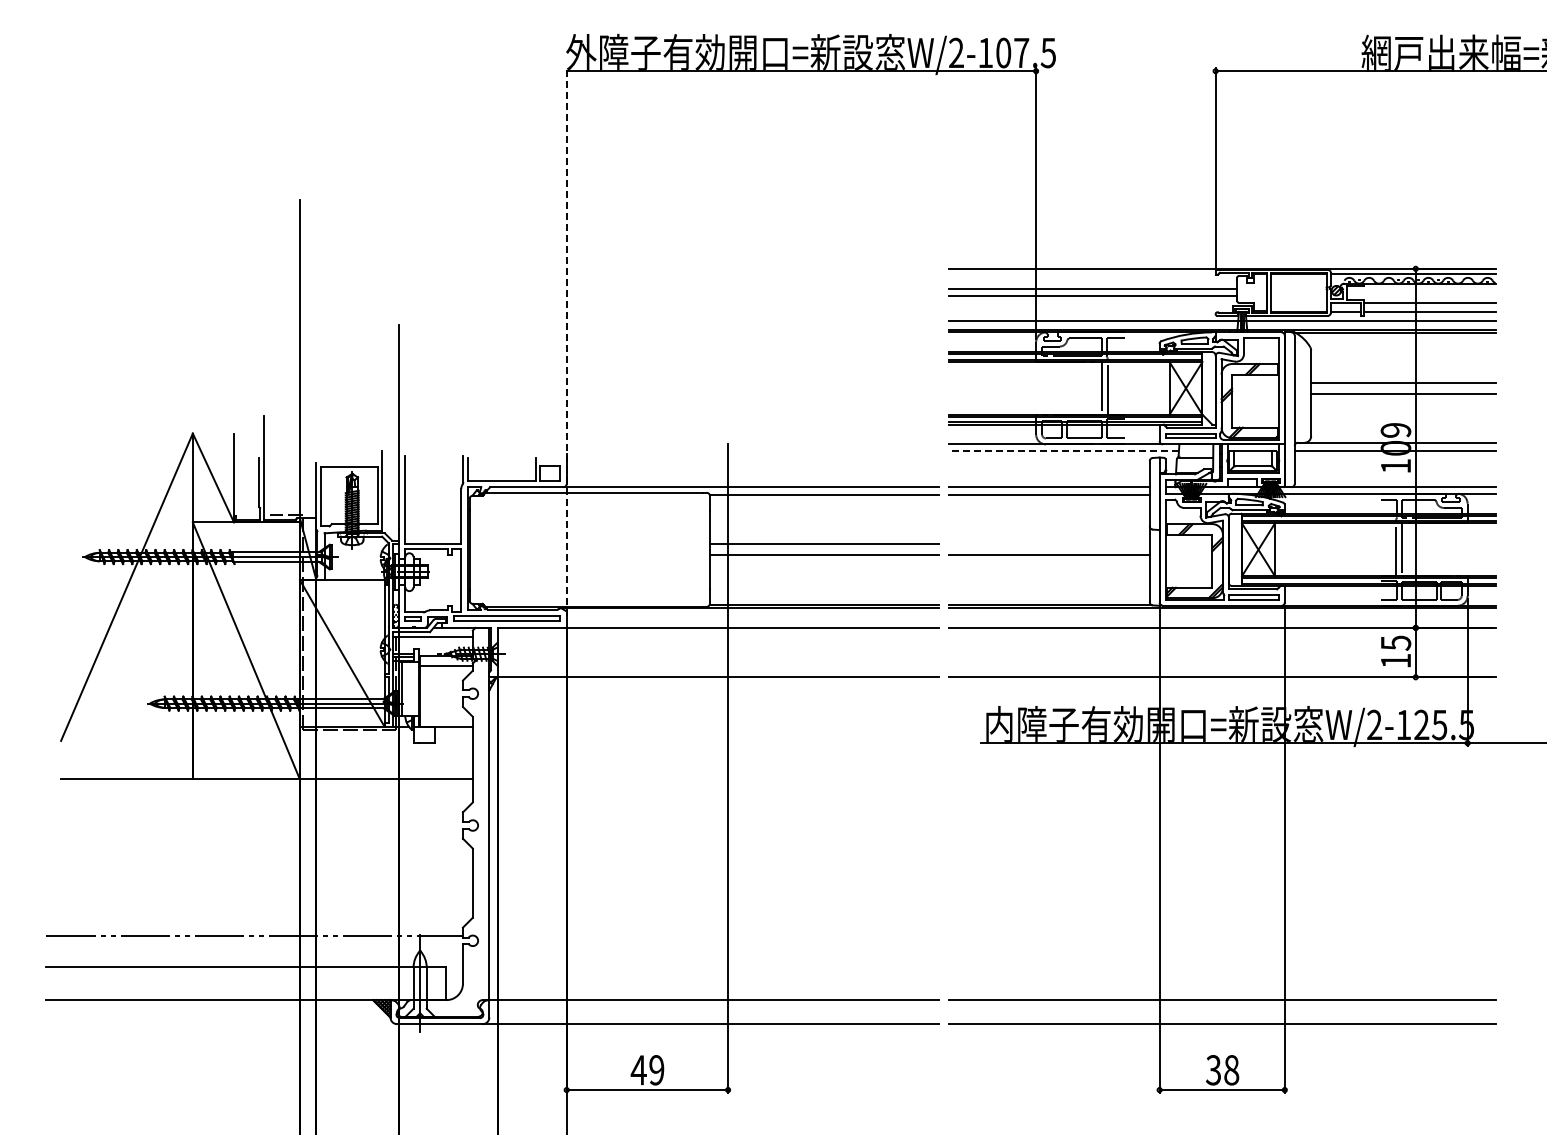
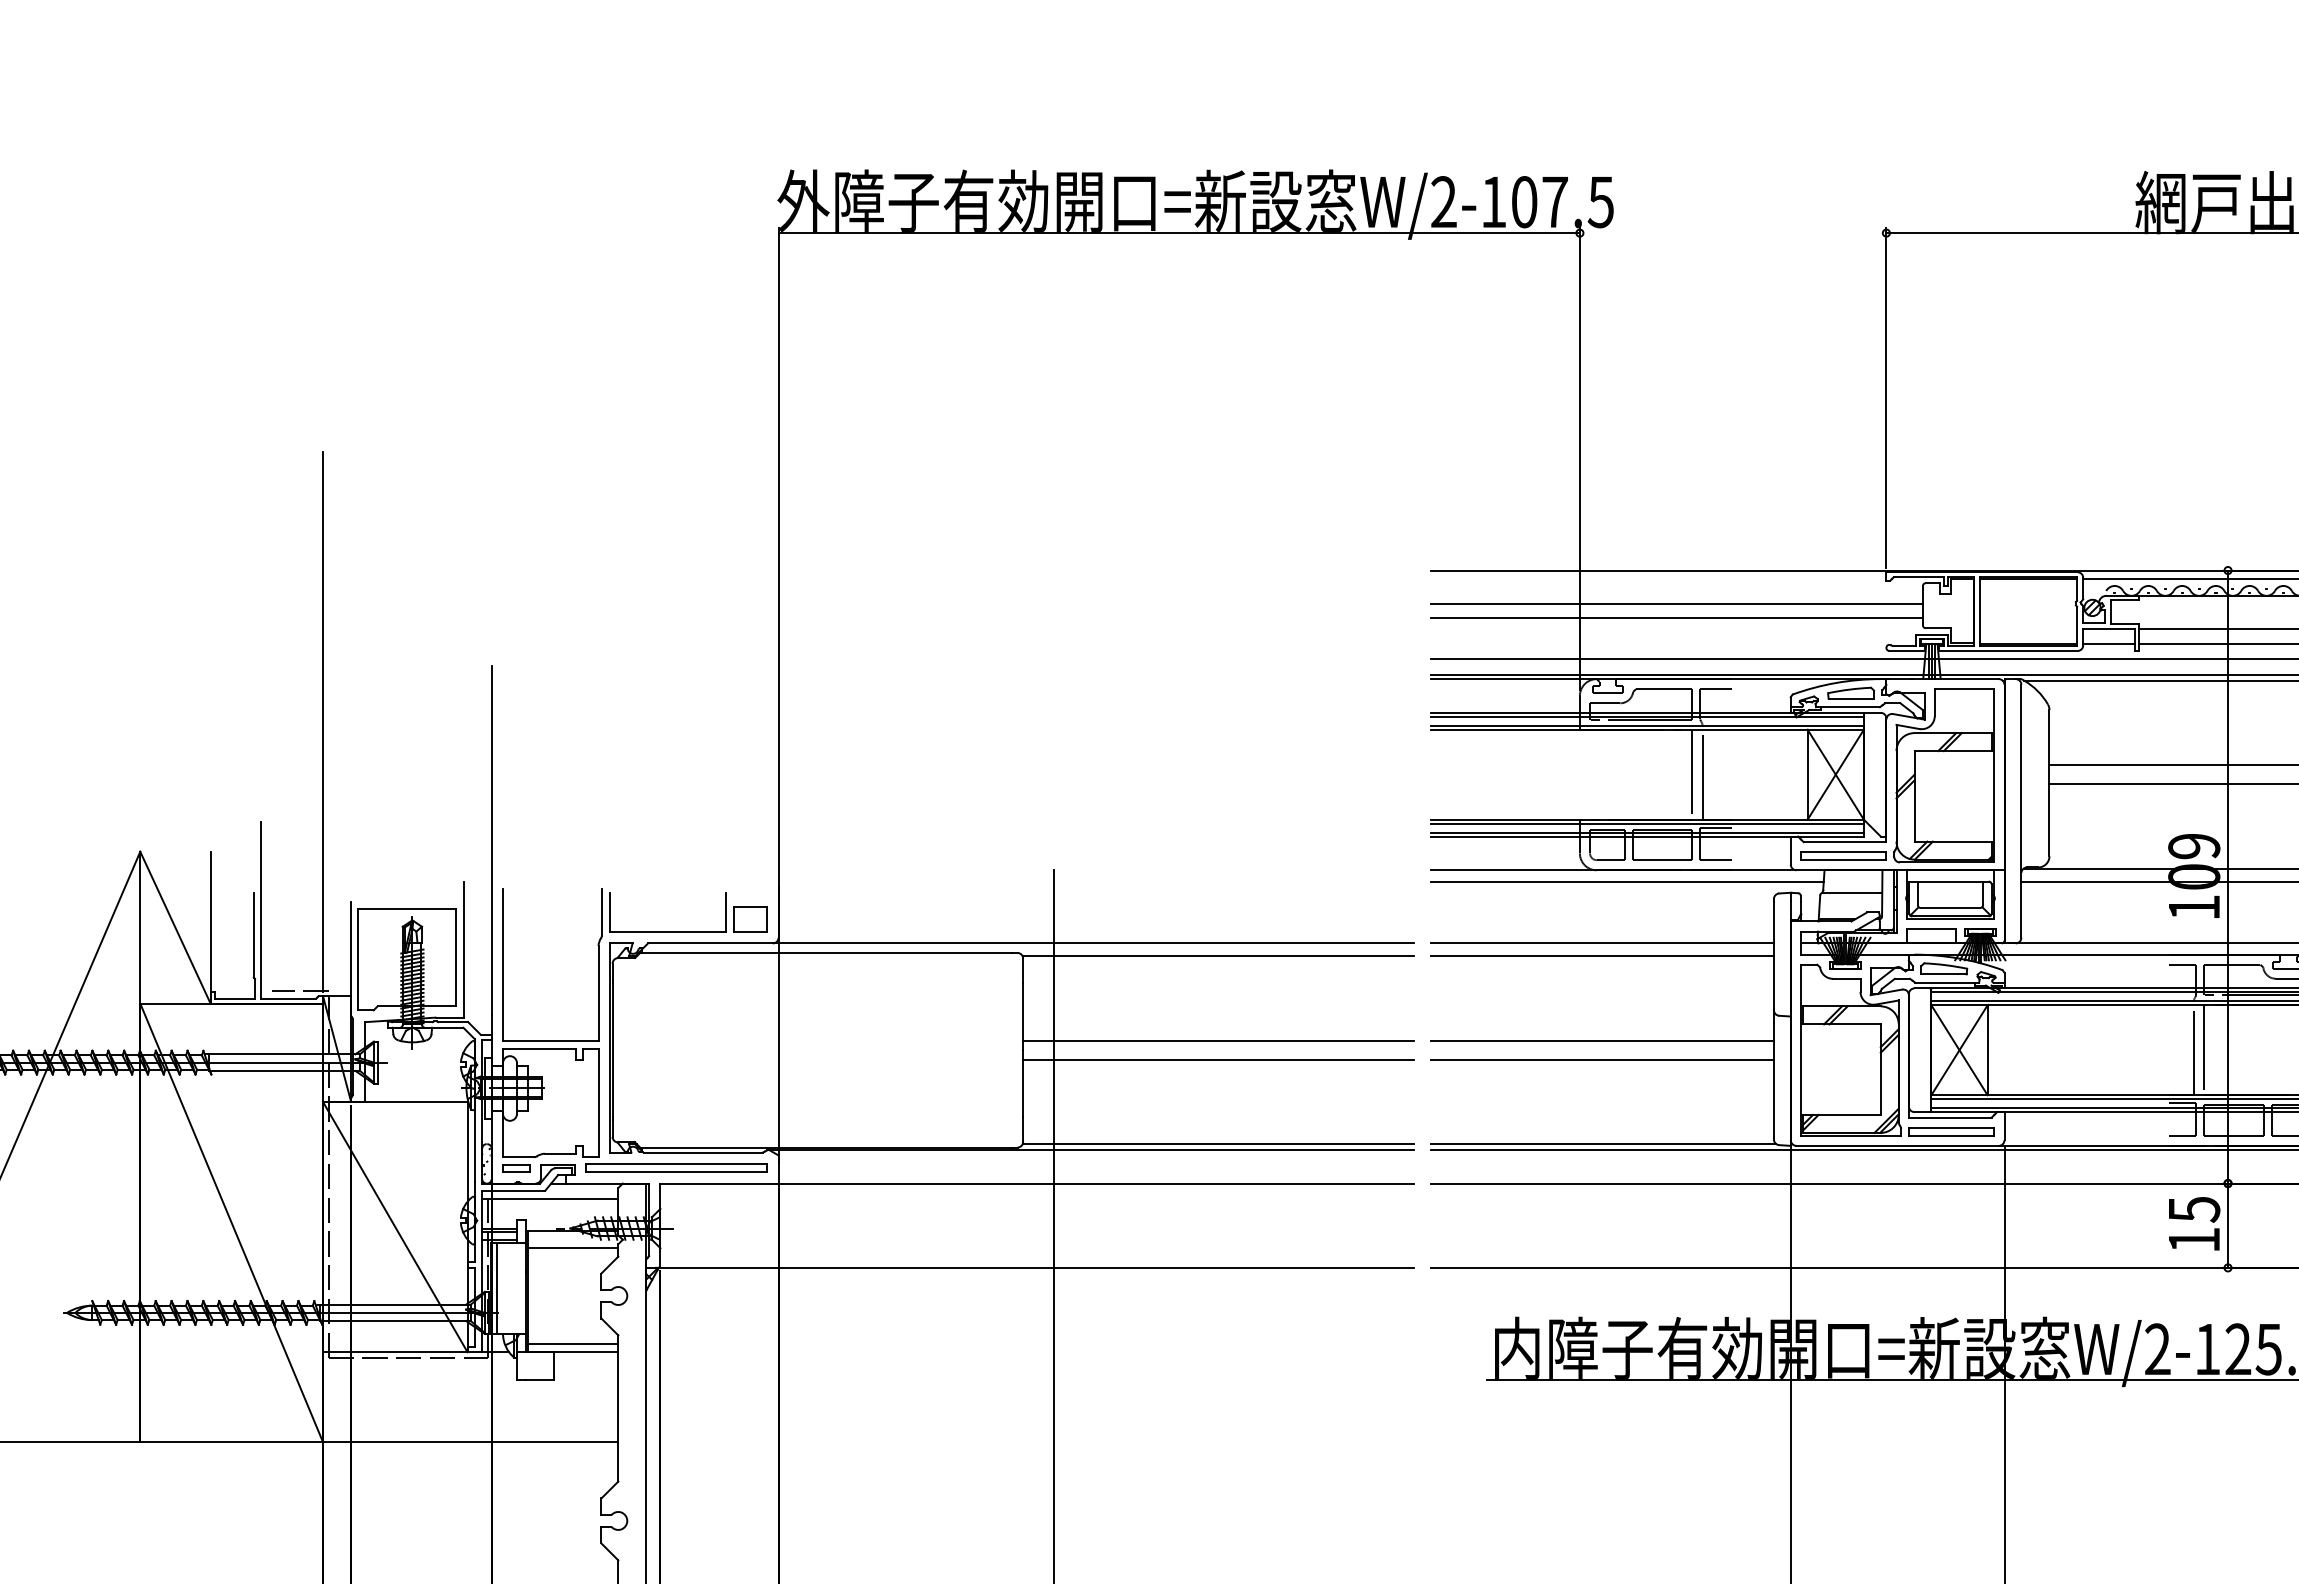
line: (566, 341) -> (778, 694), dashed -> solid
line: (1063, 450) -> (1626, 880), dashed -> solid
line: (1048, 544) -> (1601, 1041), added
line: (446, 721) -> (573, 1343), added

